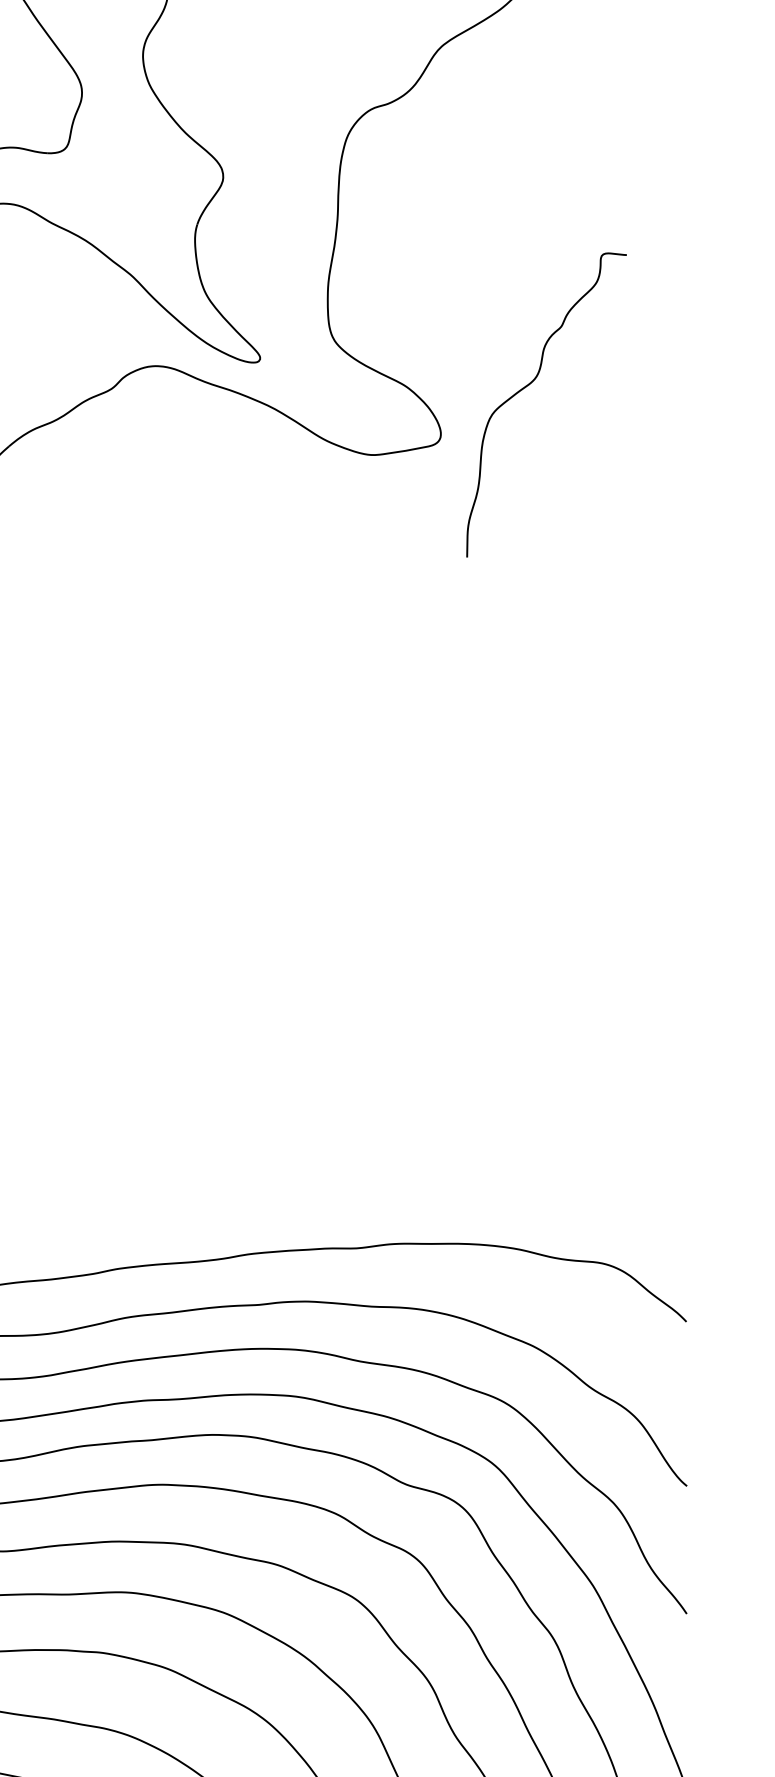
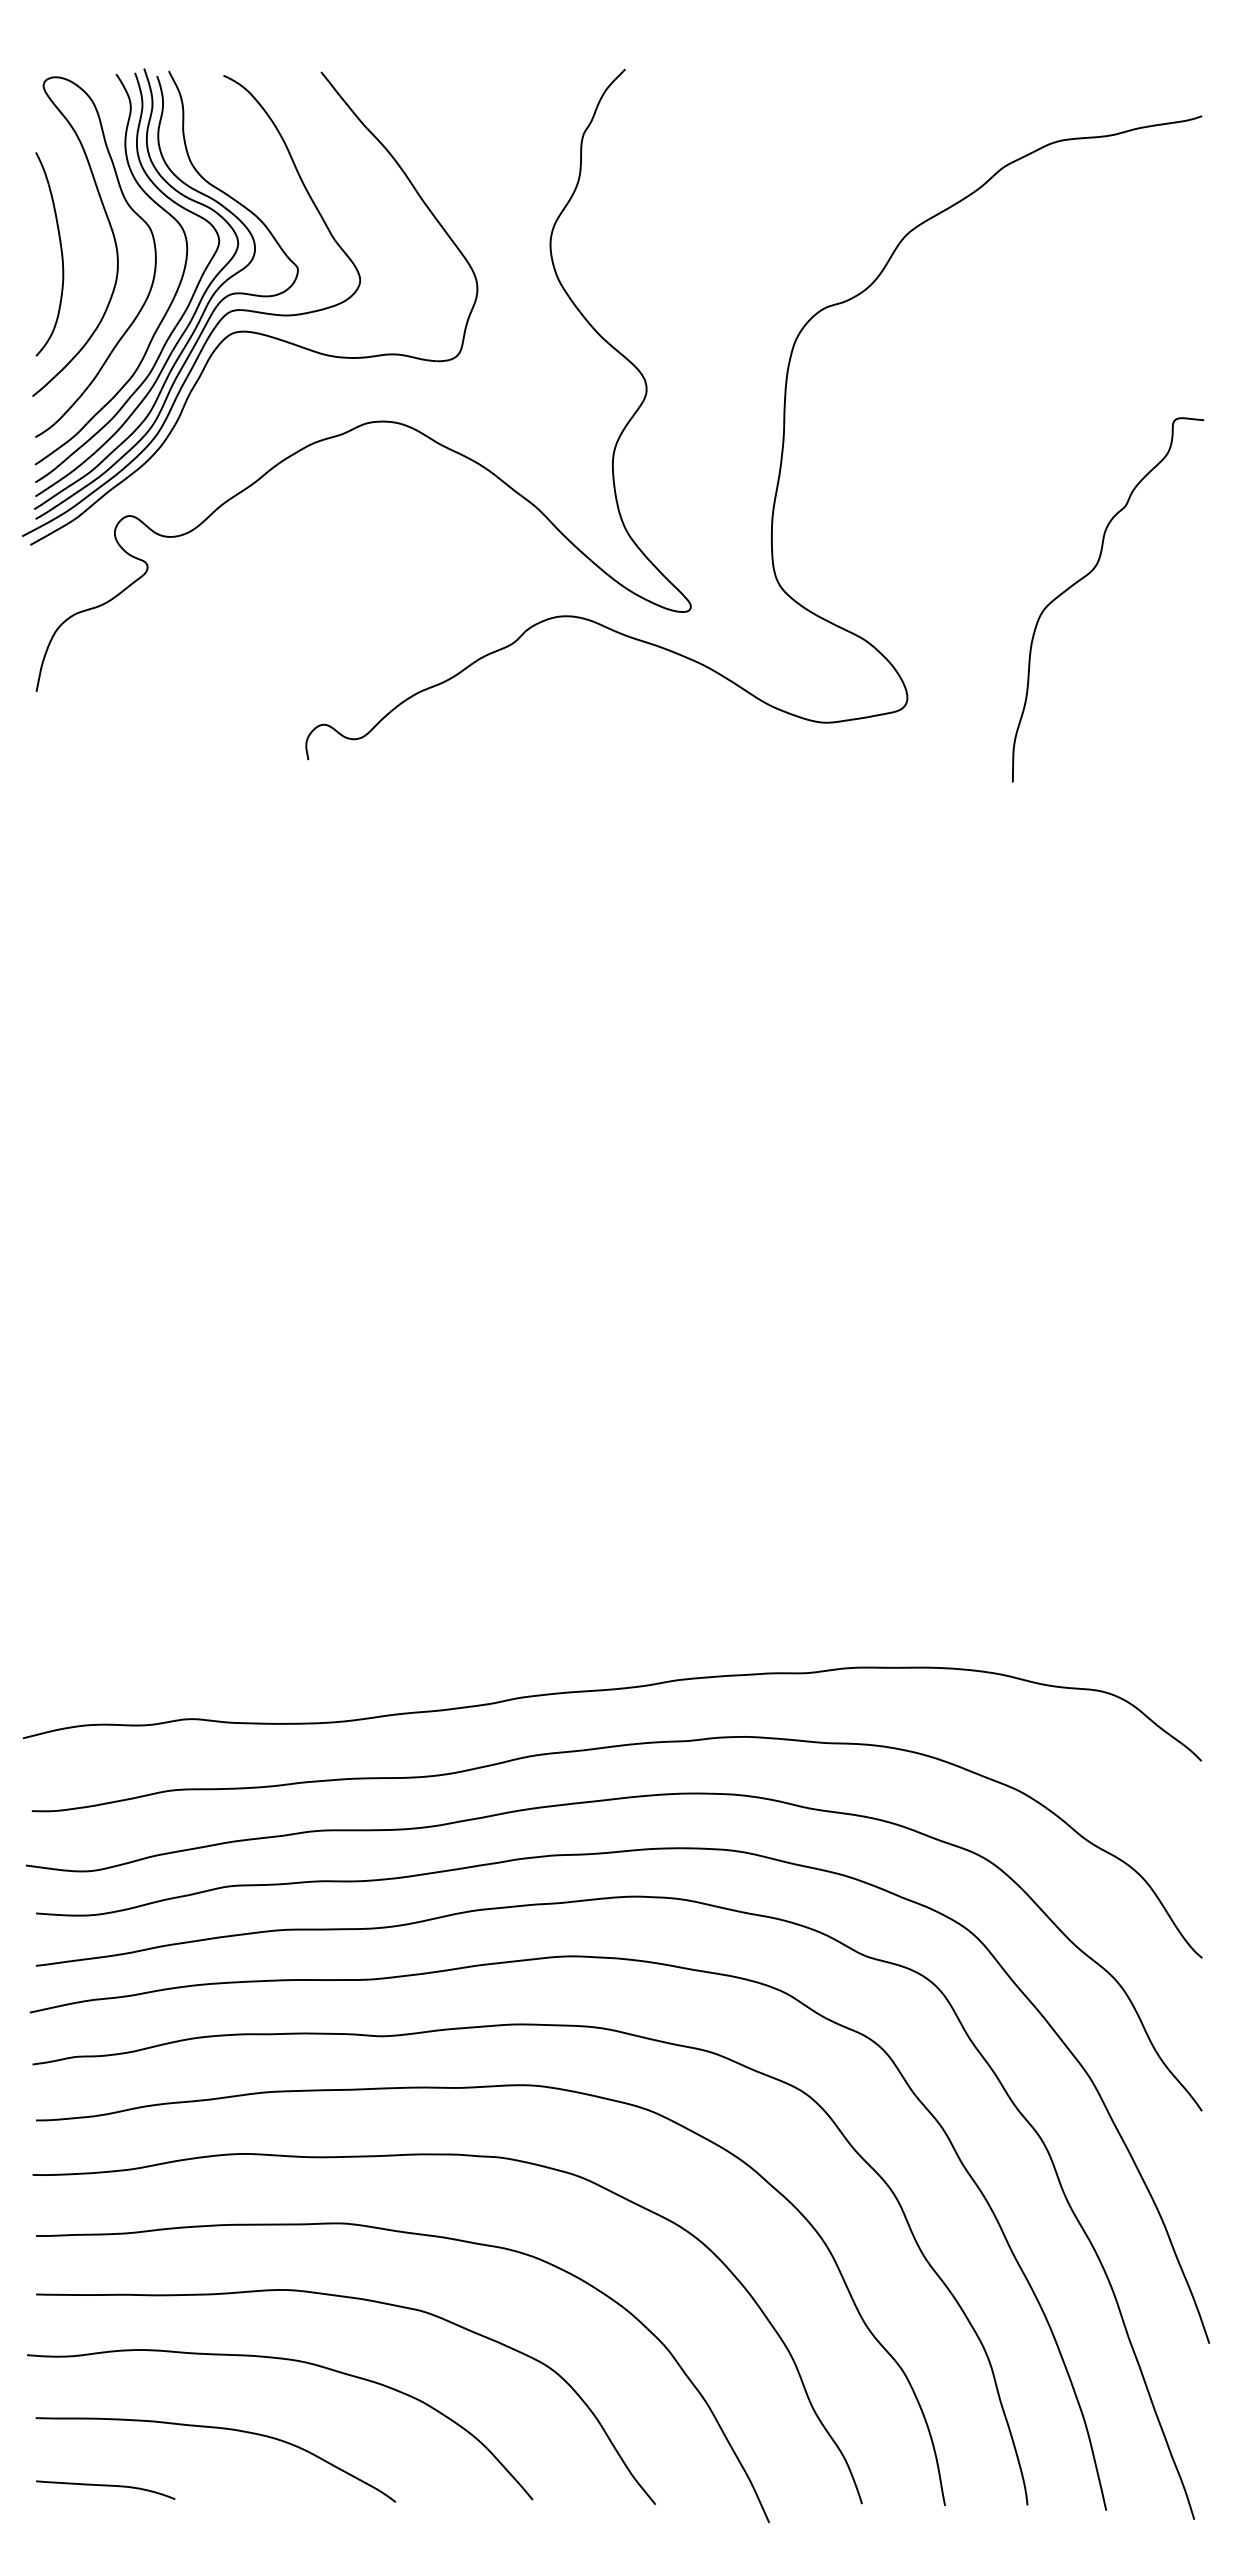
curve: (530, 384) -> (1088, 575), moved

